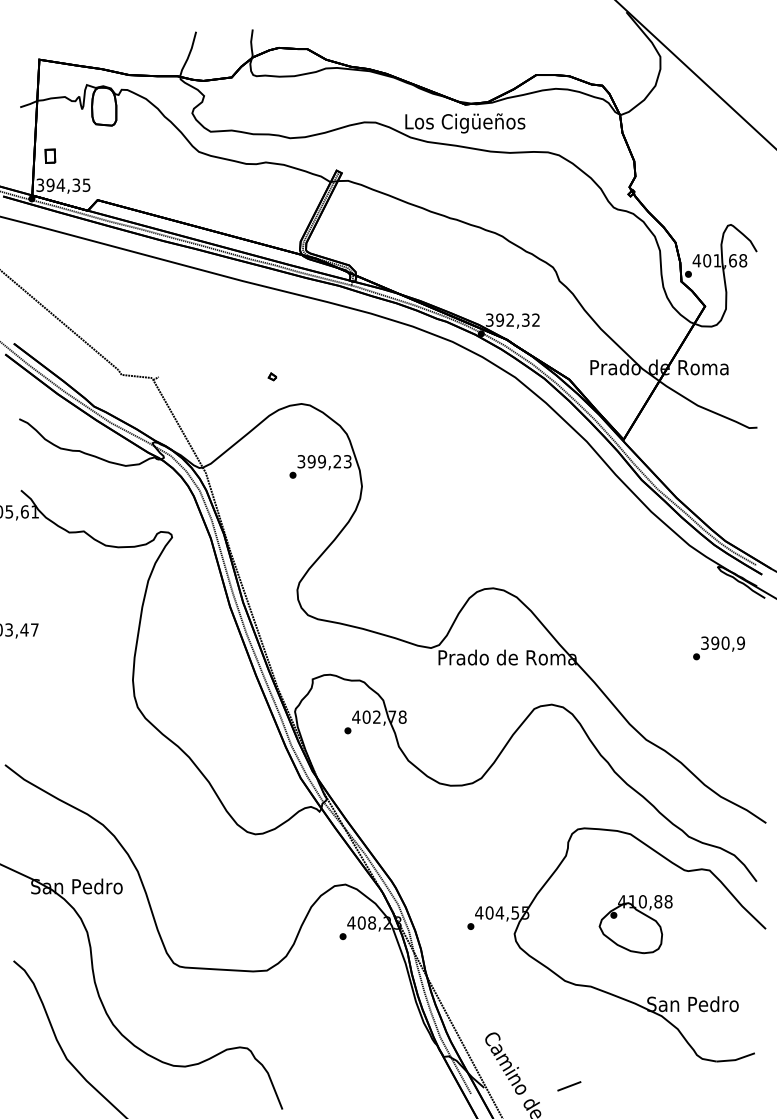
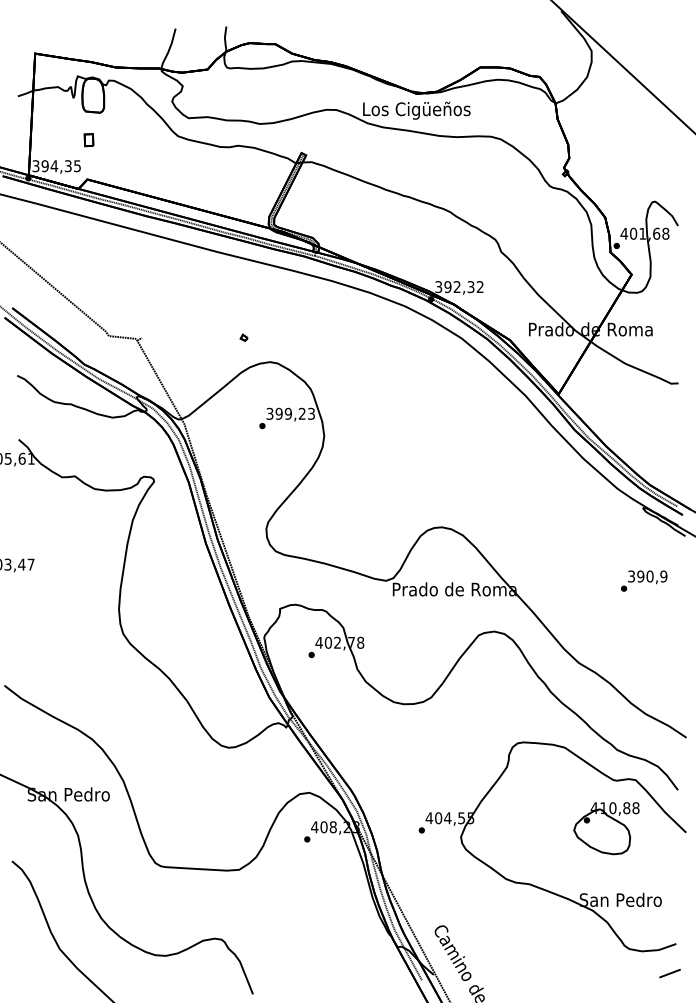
part: (49, 156) -> (88, 140), moved
part: (635, 924) -> (606, 828), moved
line: (568, 1086) -> (669, 973), moved

